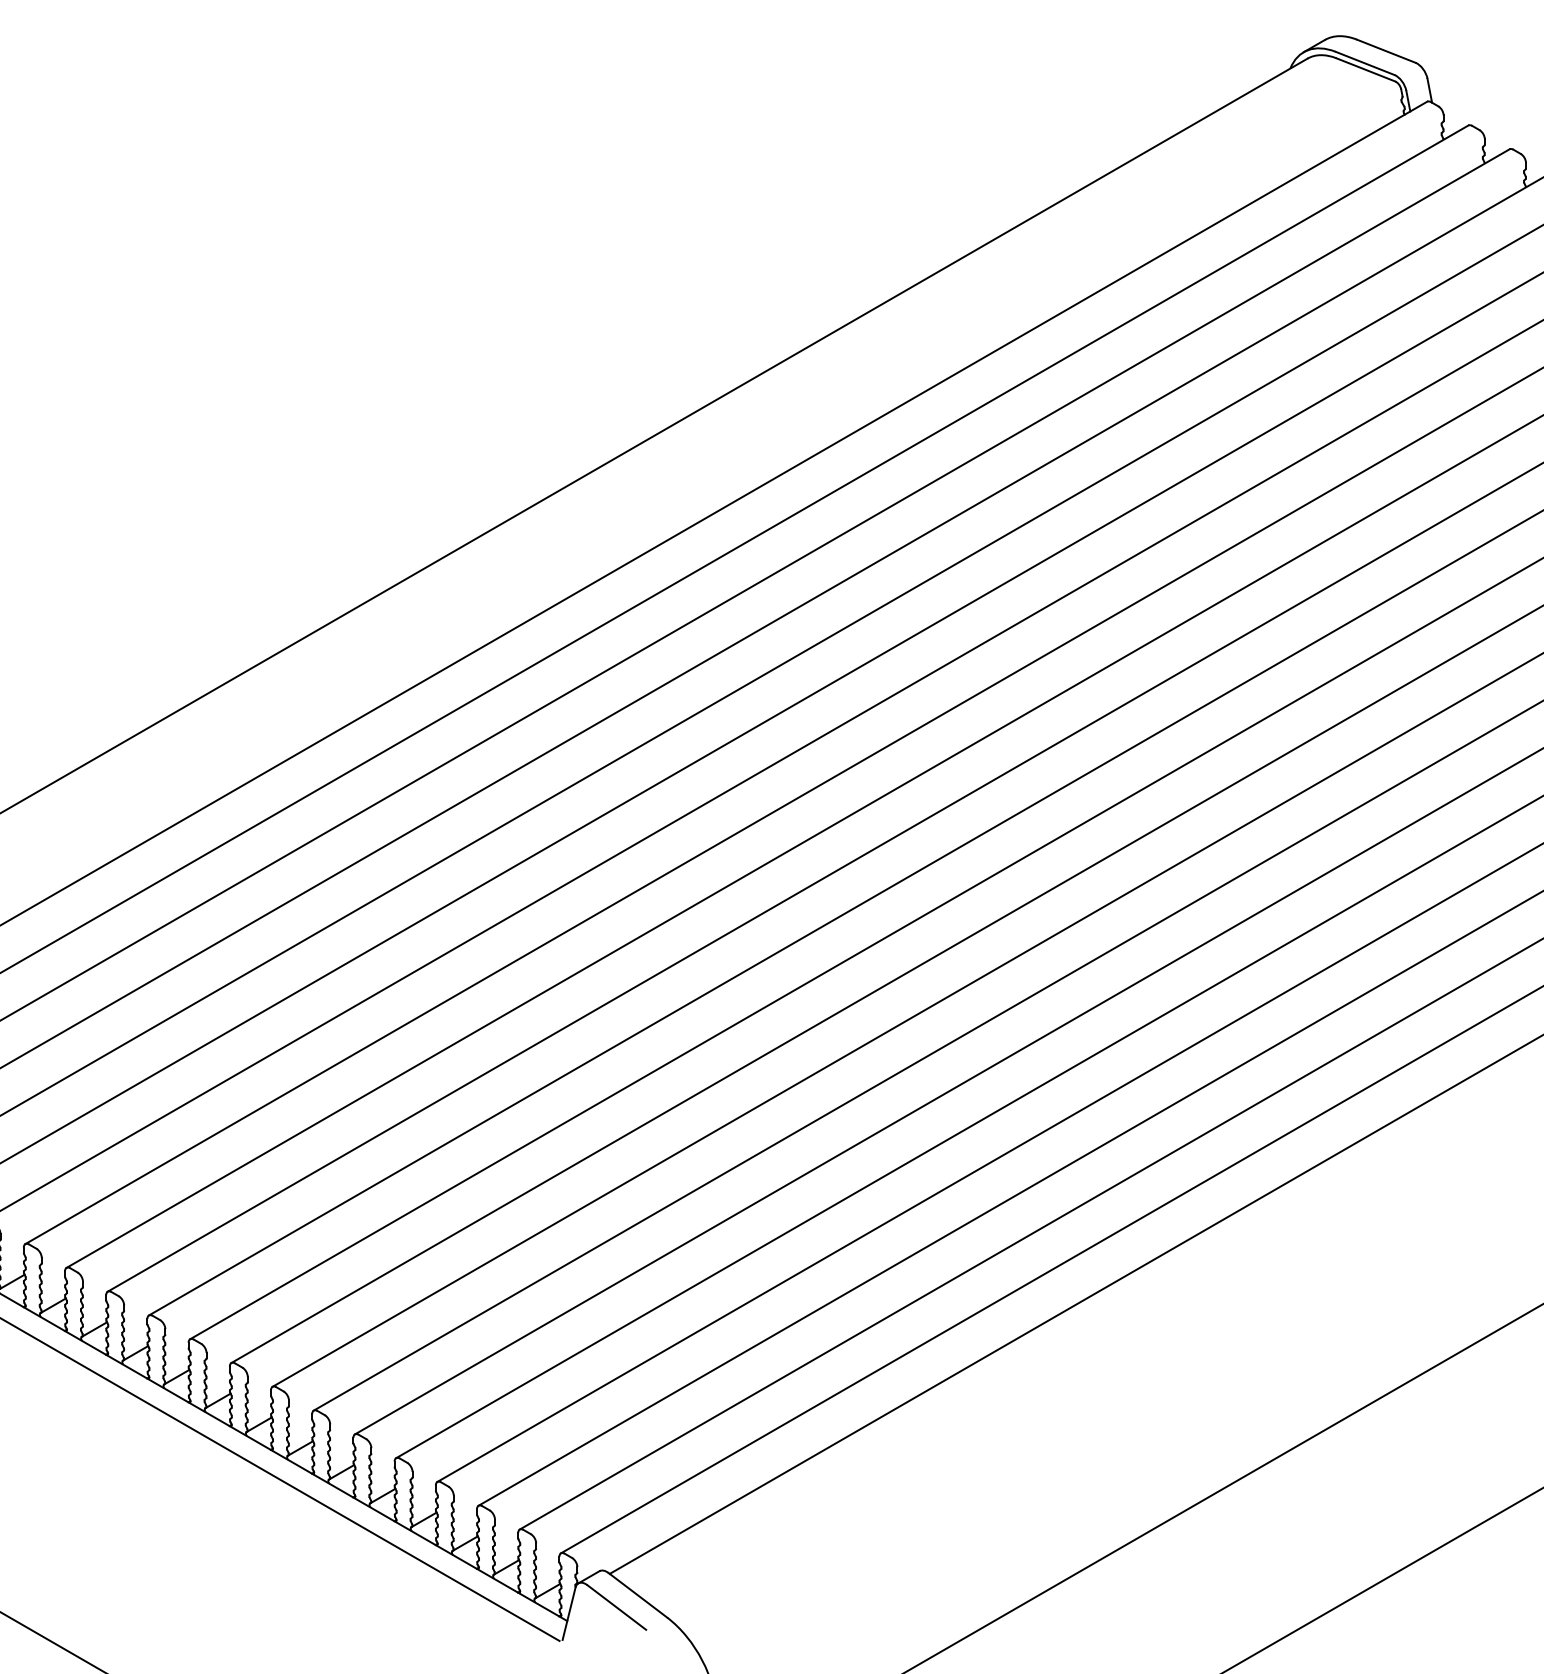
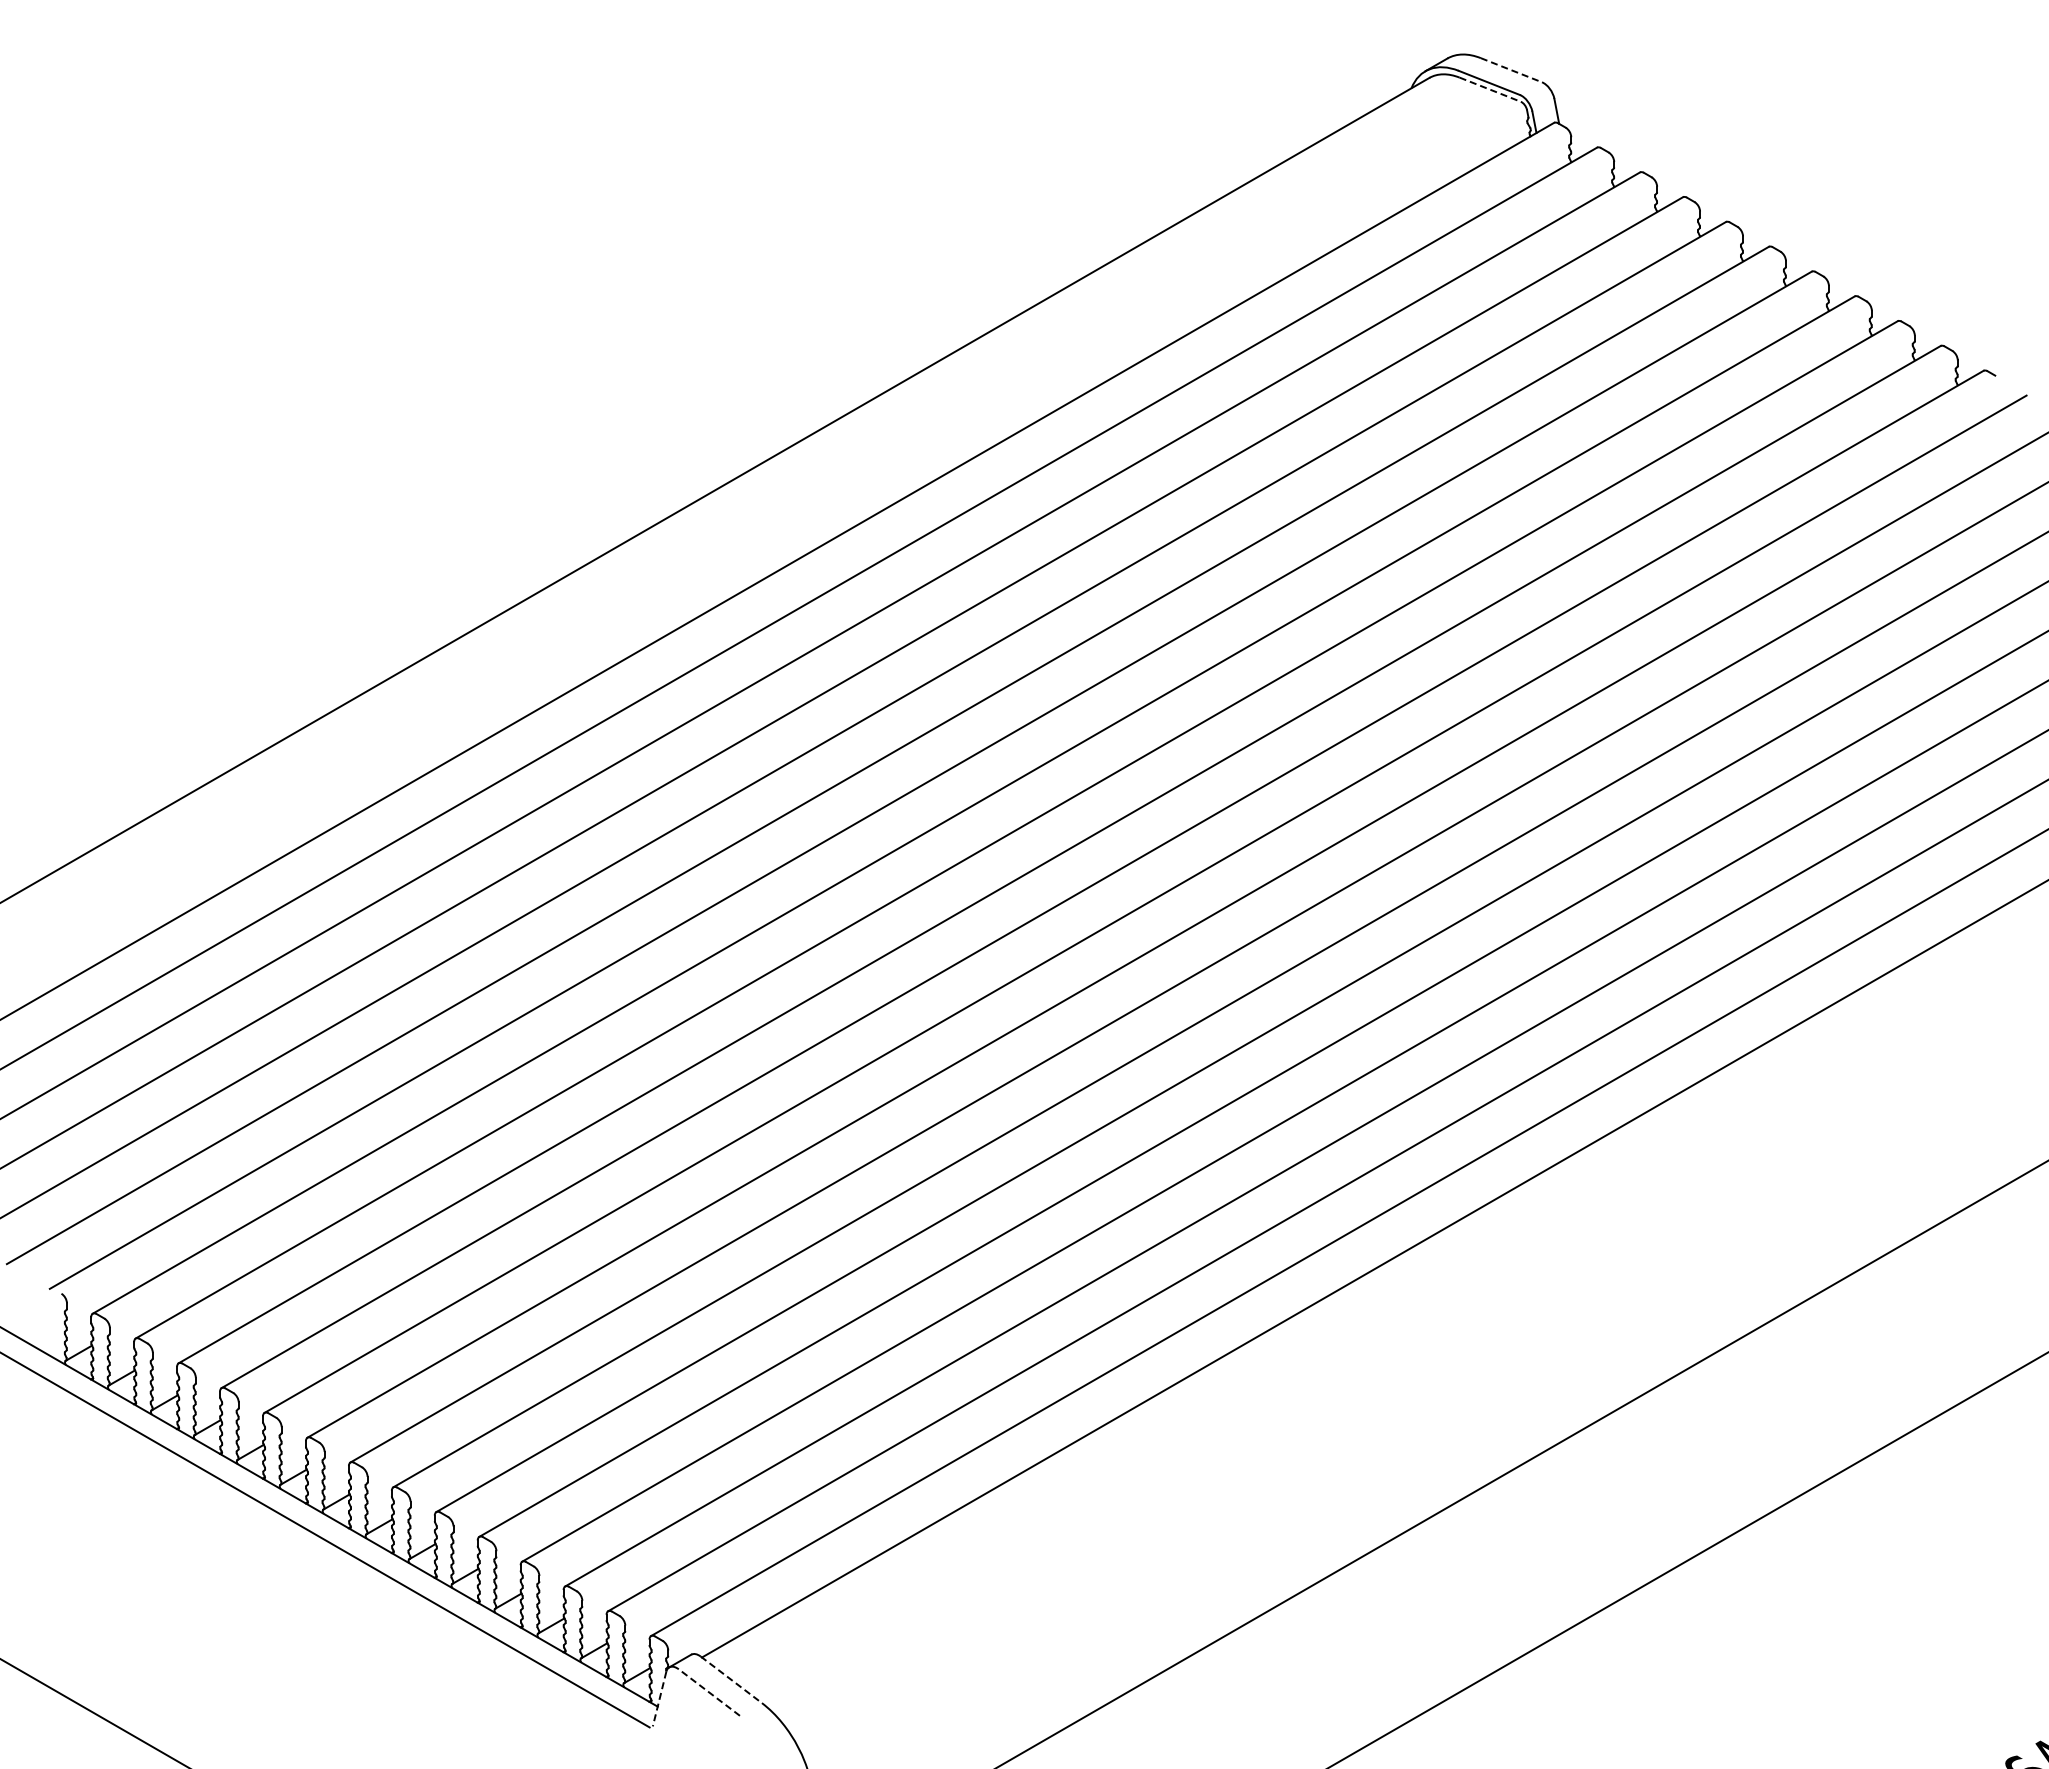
line: (1386, 51) -> (1511, 70), solid -> dashed
line: (1366, 69) -> (1490, 89), solid -> dashed
line: (638, 1595) -> (731, 1680), solid -> dashed
line: (616, 1607) -> (708, 1692), solid -> dashed
line: (569, 1614) -> (659, 1699), solid -> dashed

